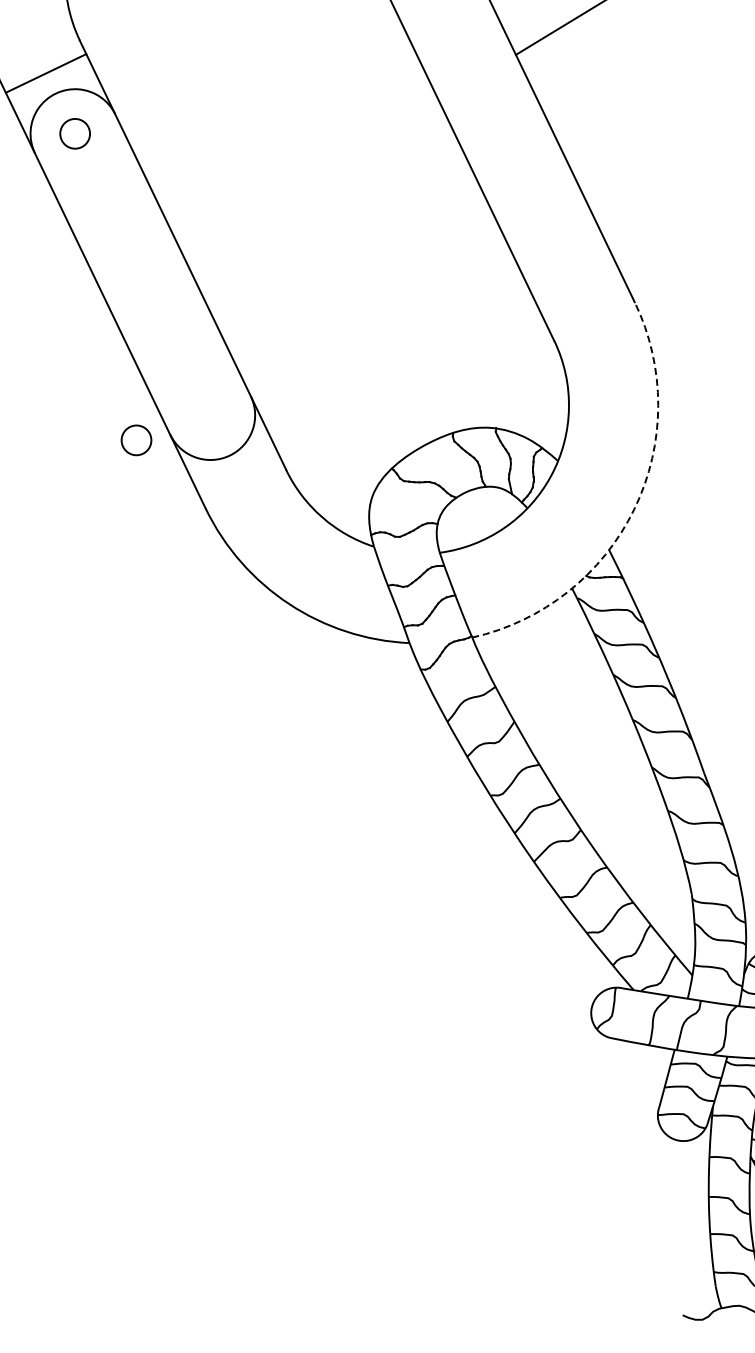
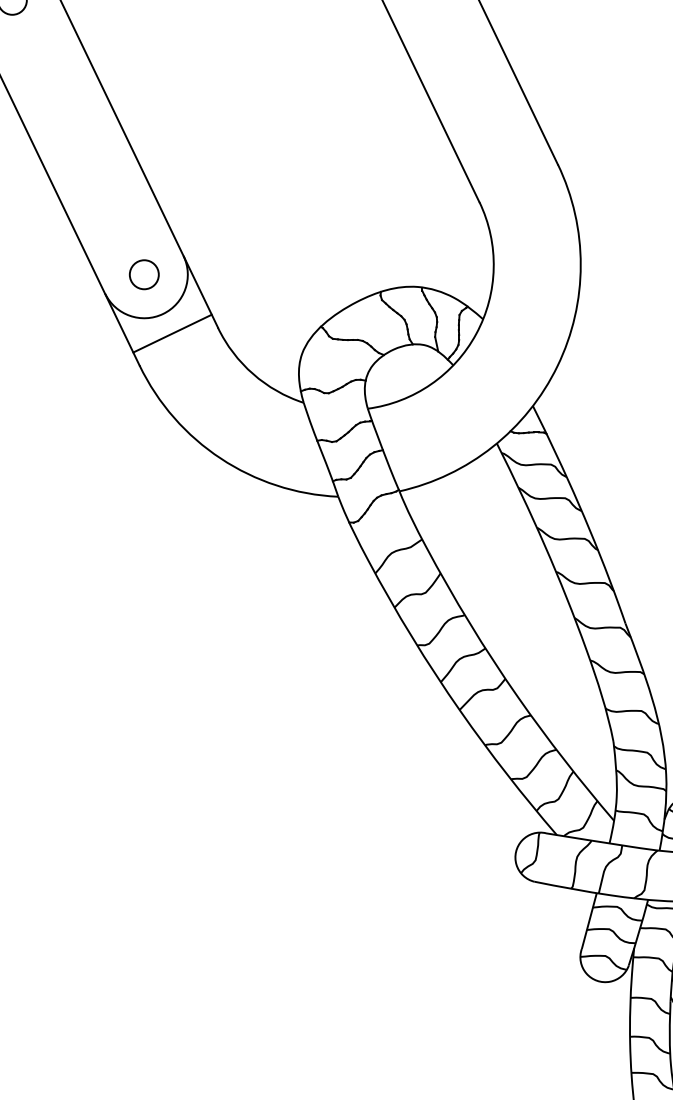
circle: (136, 440) -> (144, 274), moved
line: (239, 475) -> (172, 333), added
arc: (634, 509) -> (557, 366), dashed -> solid

